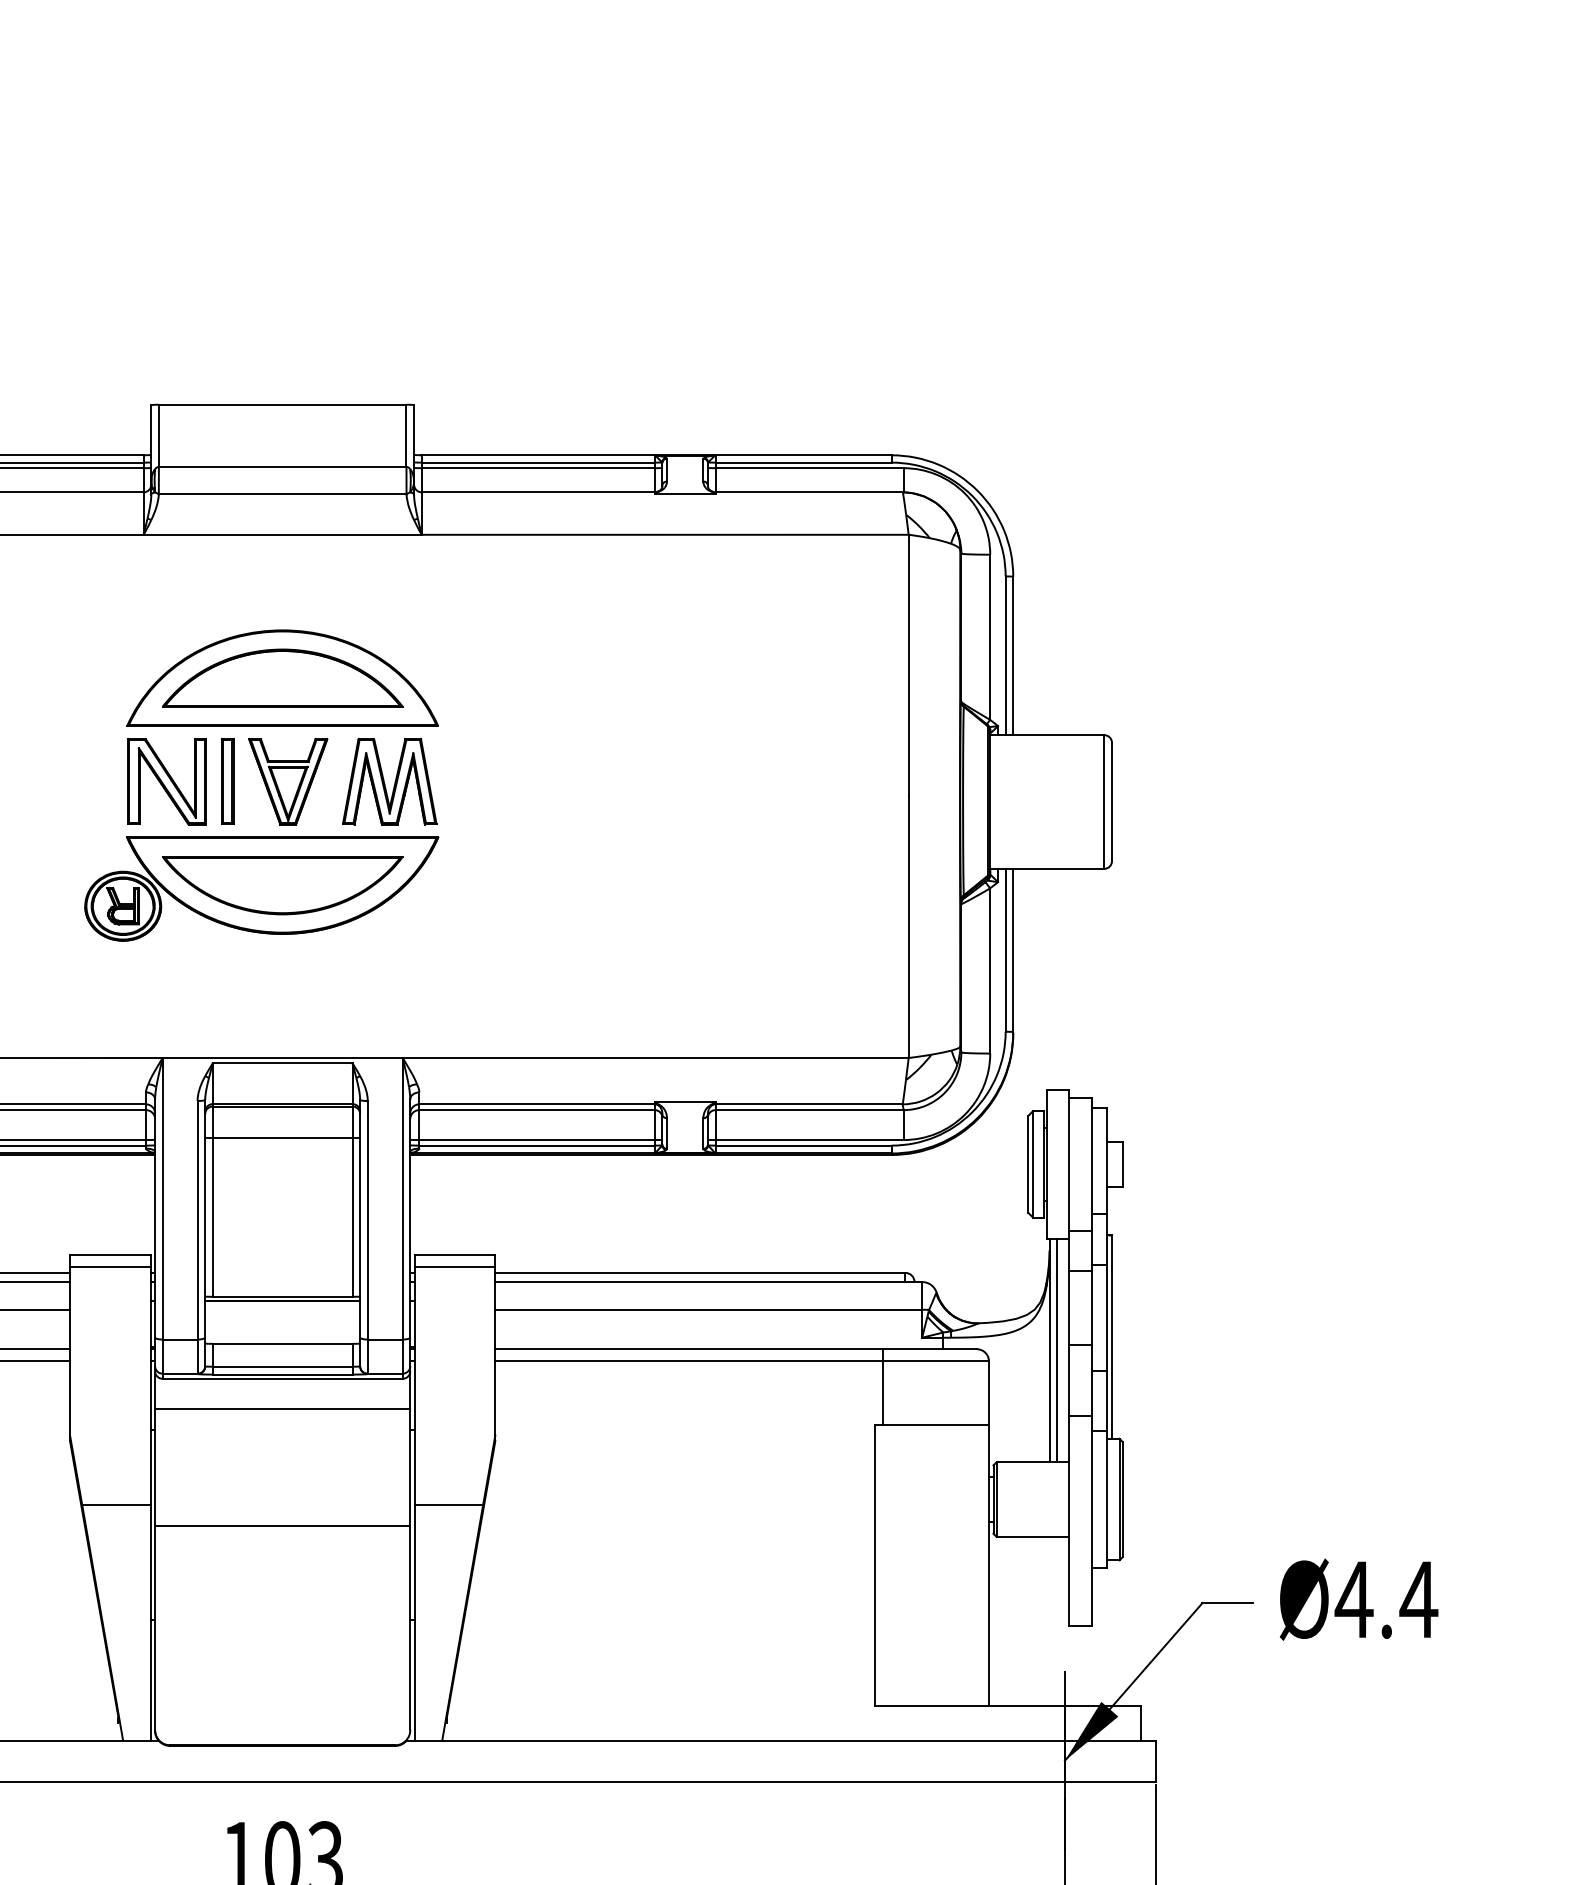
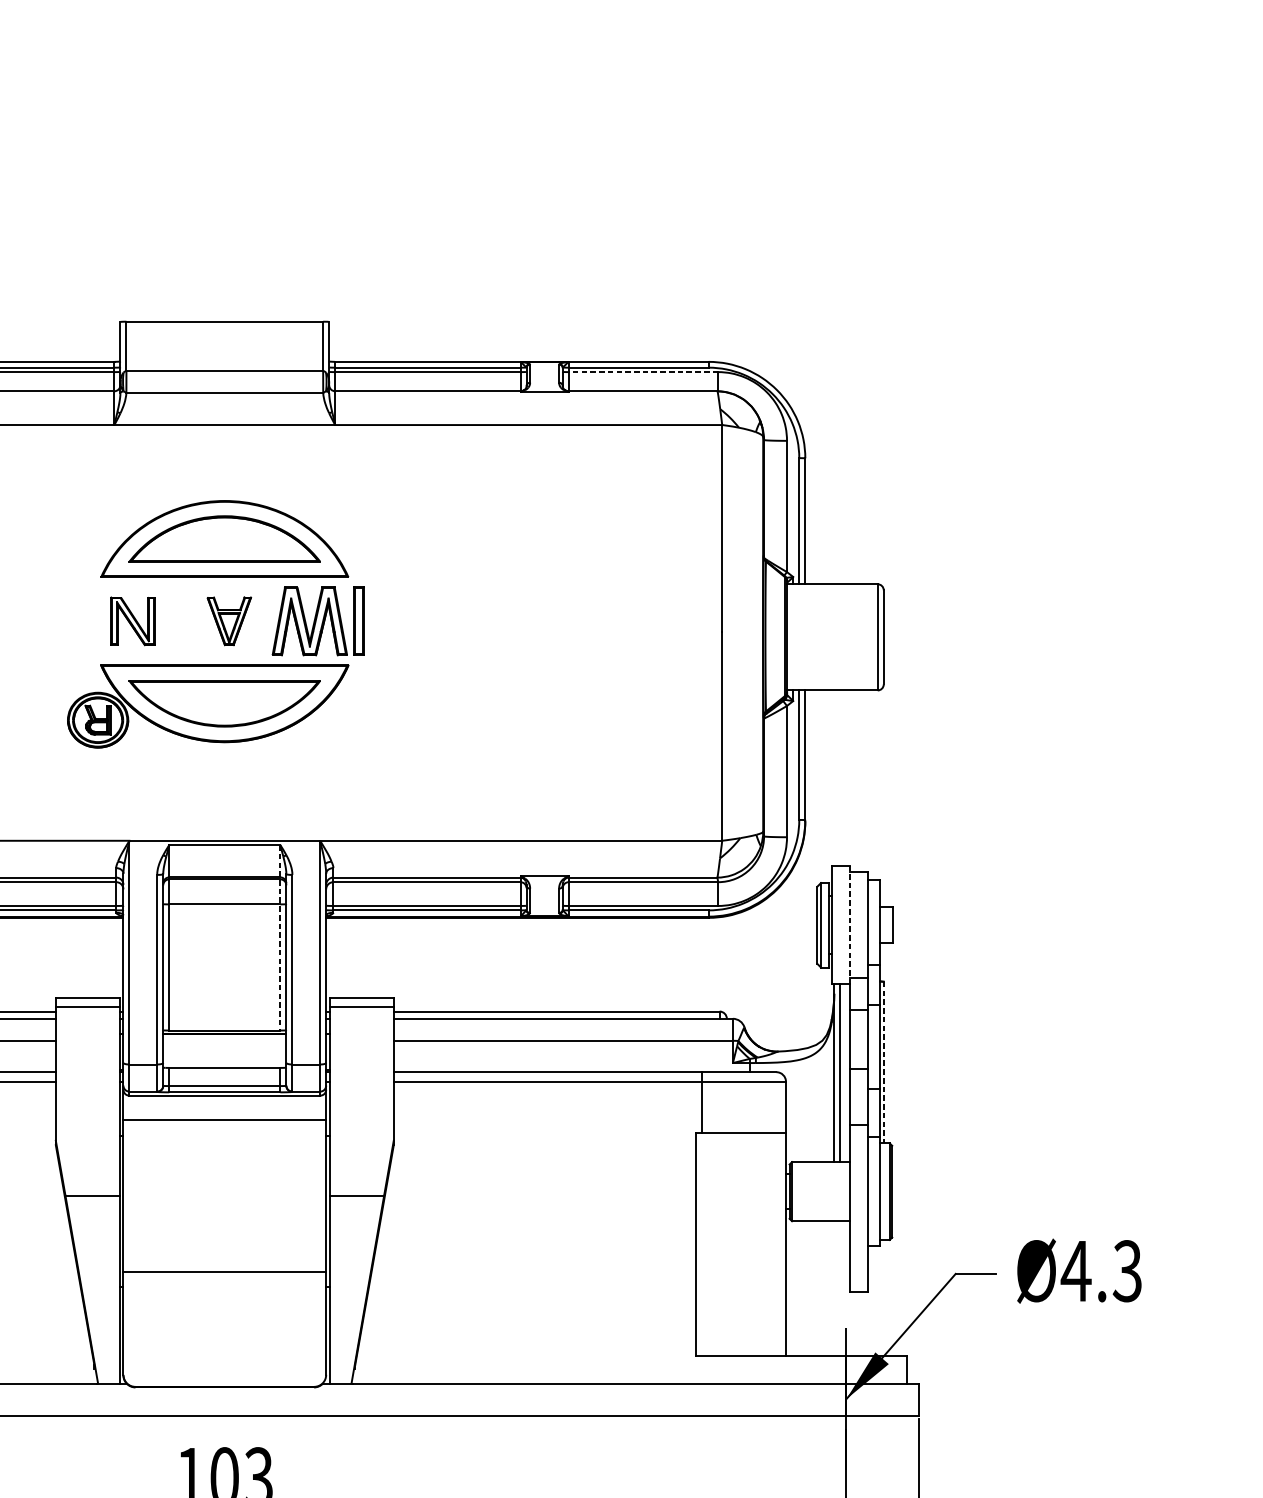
line: (809, 468) -> (643, 372), solid -> dashed
part: (166, 781) -> (132, 621), size x0.7
part: (227, 781) -> (358, 621), moved
part: (288, 781) -> (229, 621), size x0.7
line: (1069, 1163) -> (850, 924), solid -> dashed
line: (352, 1180) -> (280, 938), solid -> dashed
line: (1111, 1337) -> (883, 1062), solid -> dashed
line: (282, 1526) -> (224, 1271), moved
text: (1418, 1599) -> (1127, 1271), Ø4.4 -> Ø4.3

